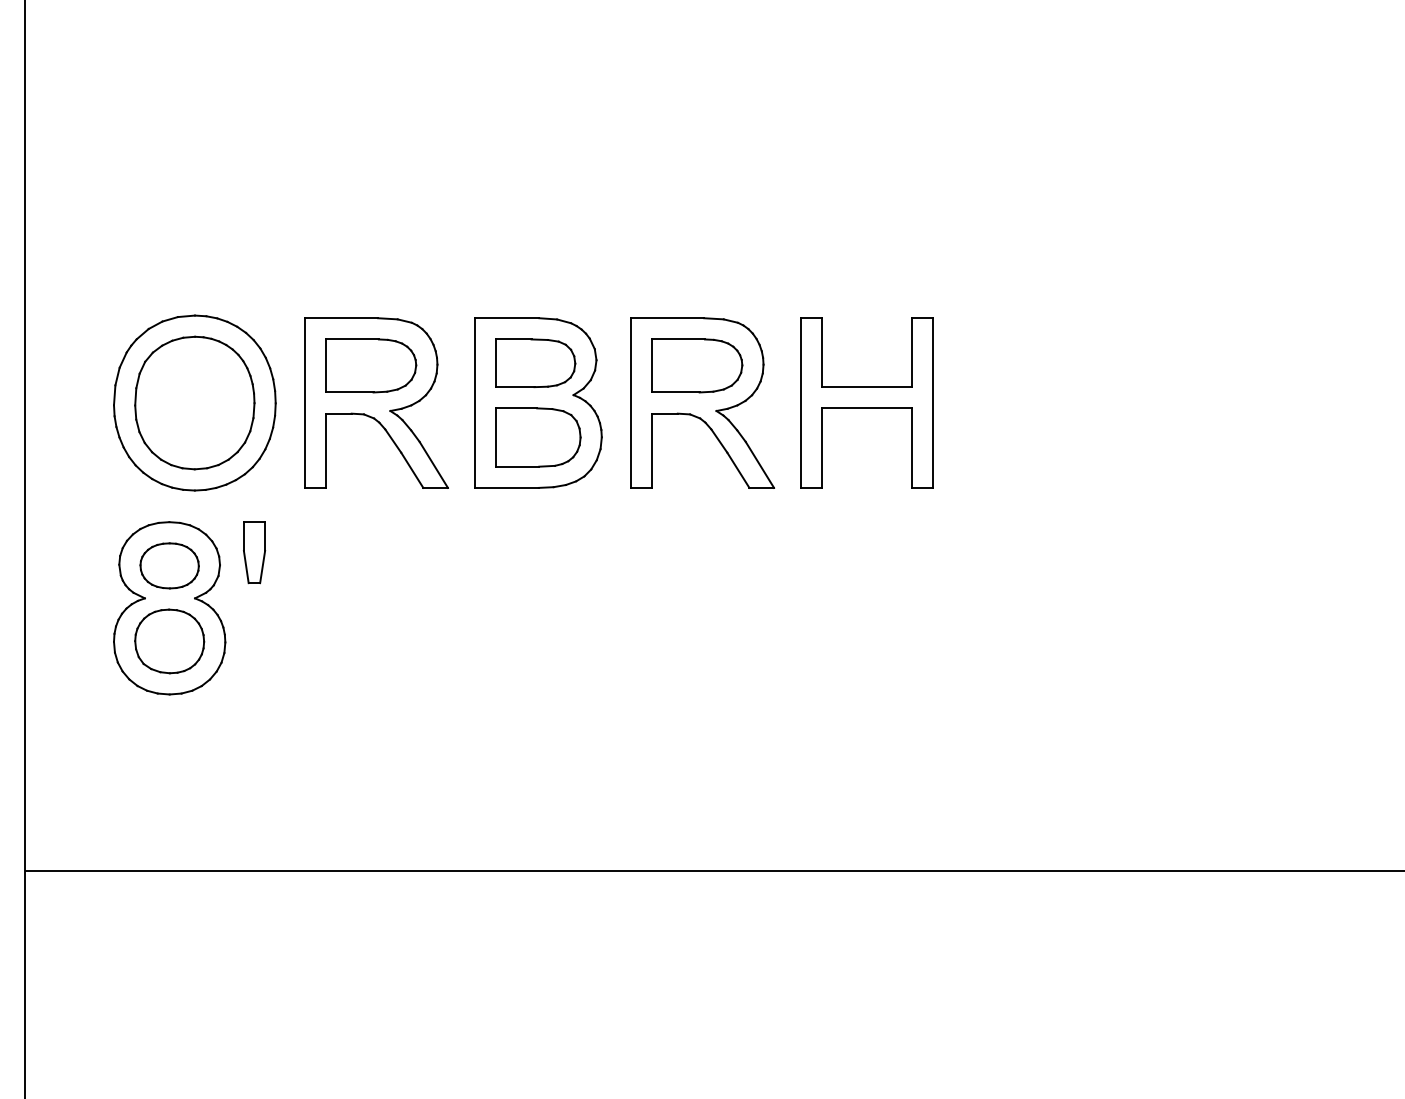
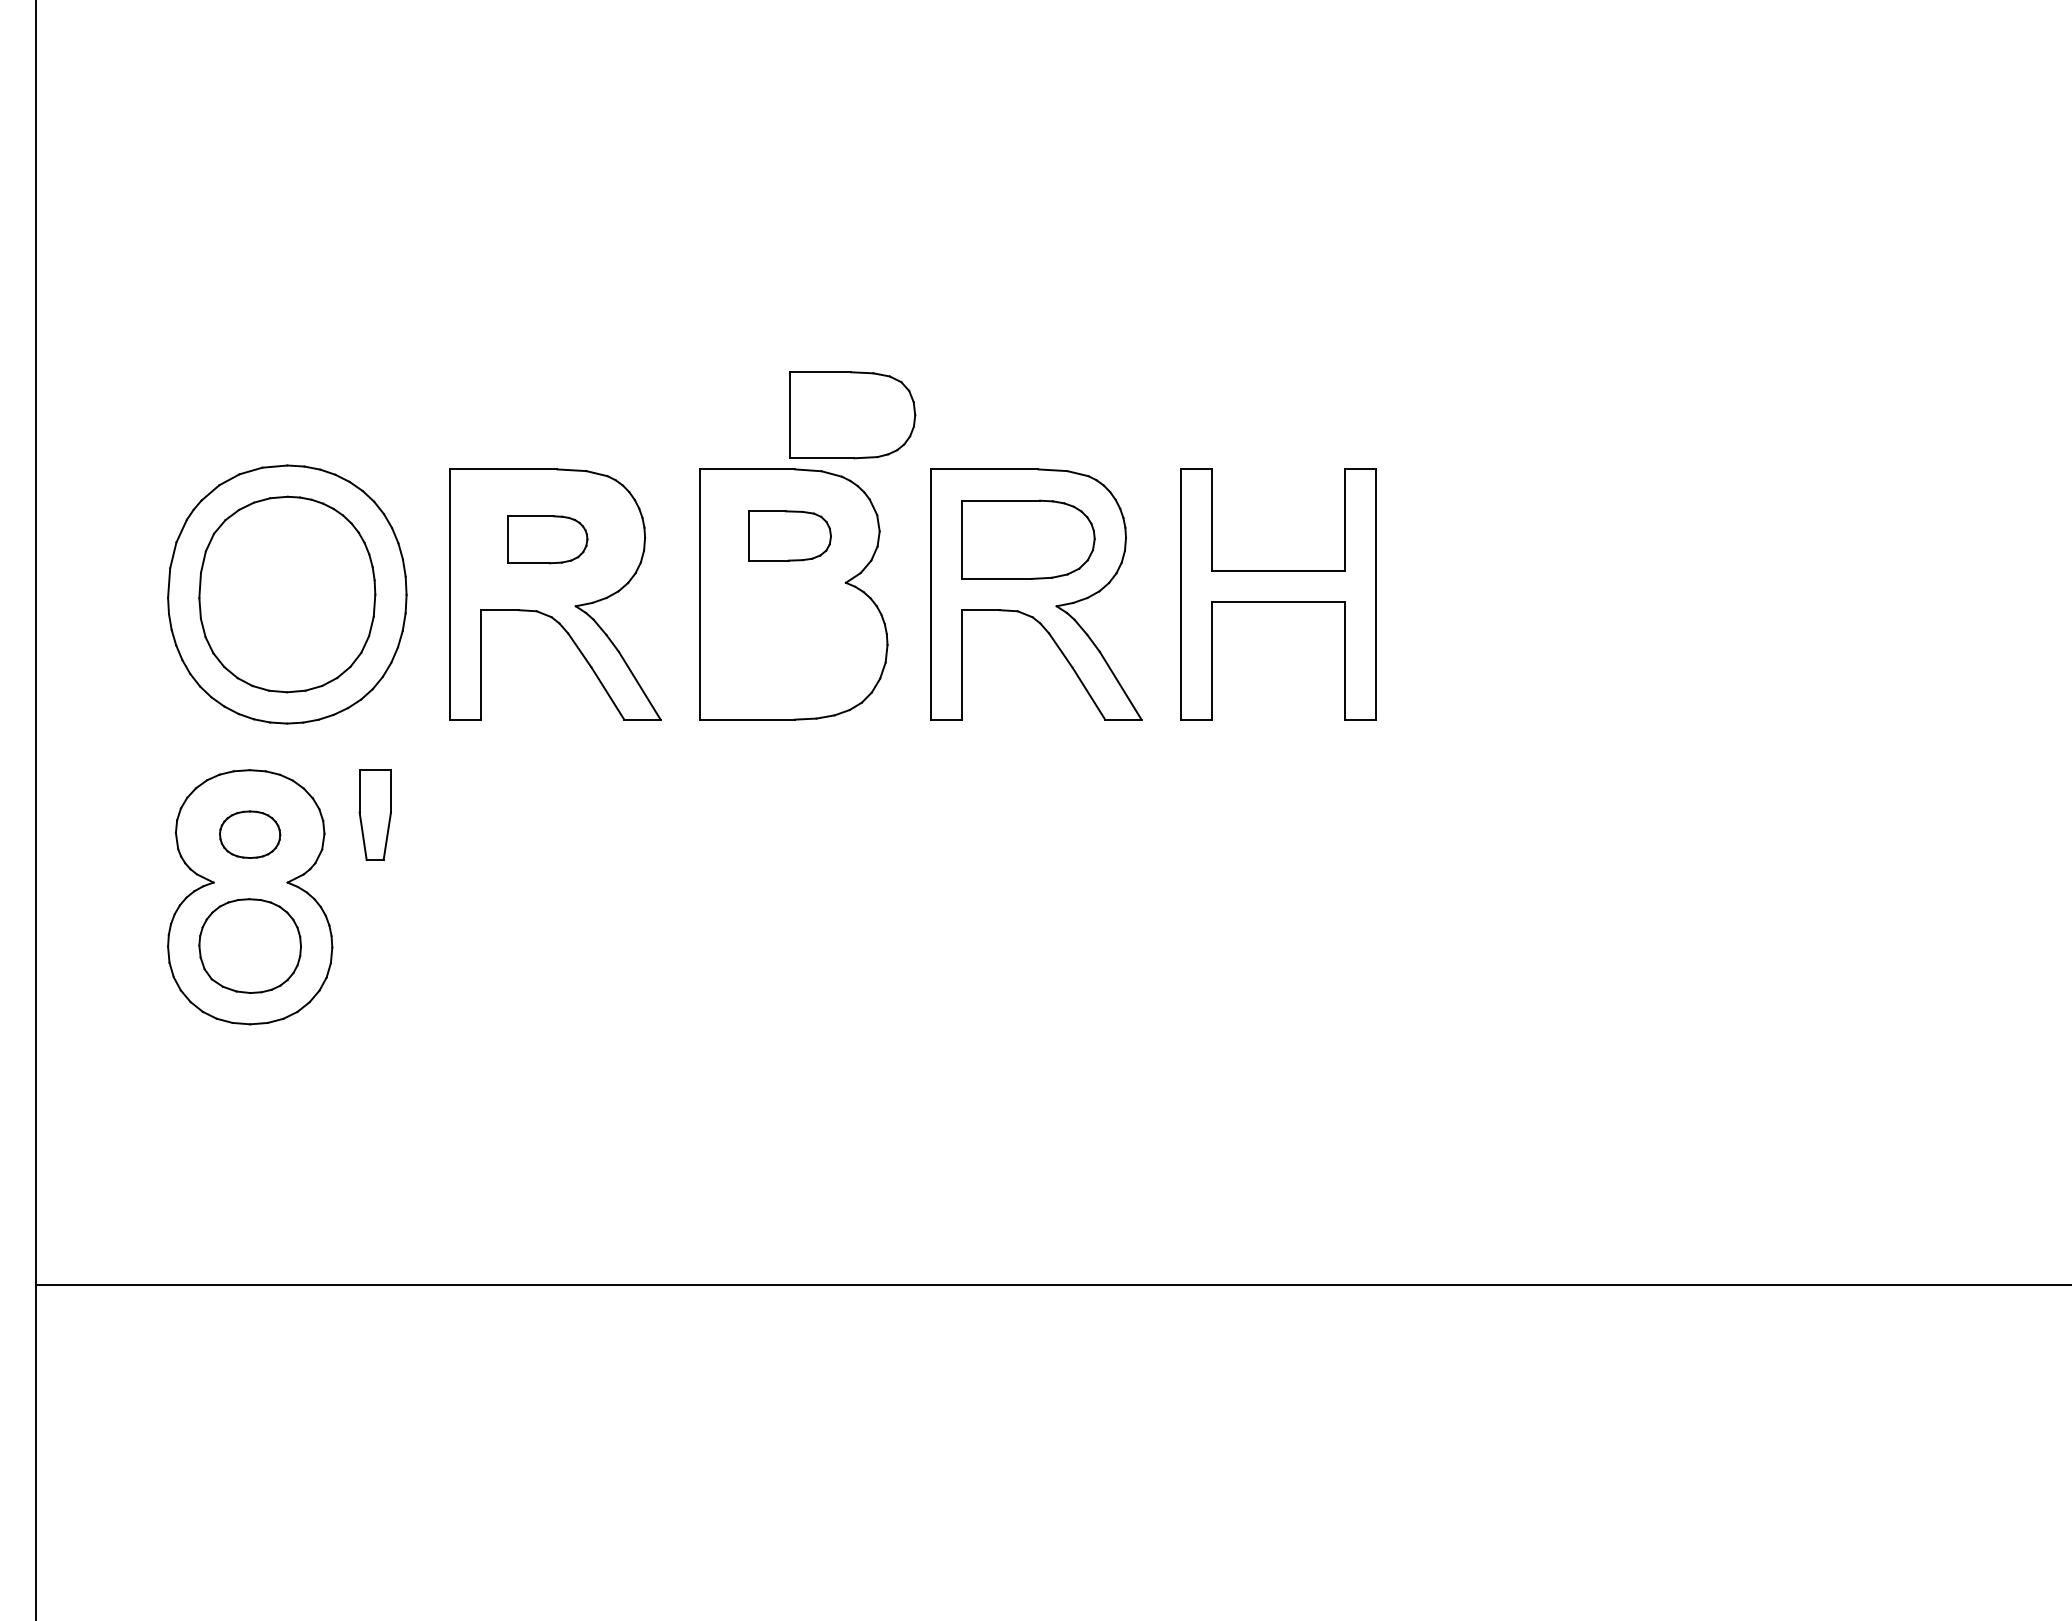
part: (535, 363) -> (789, 536), size x0.7
part: (371, 365) -> (547, 539), size x0.6
part: (538, 437) -> (853, 415), moved
part: (169, 565) -> (249, 834), size x0.7

